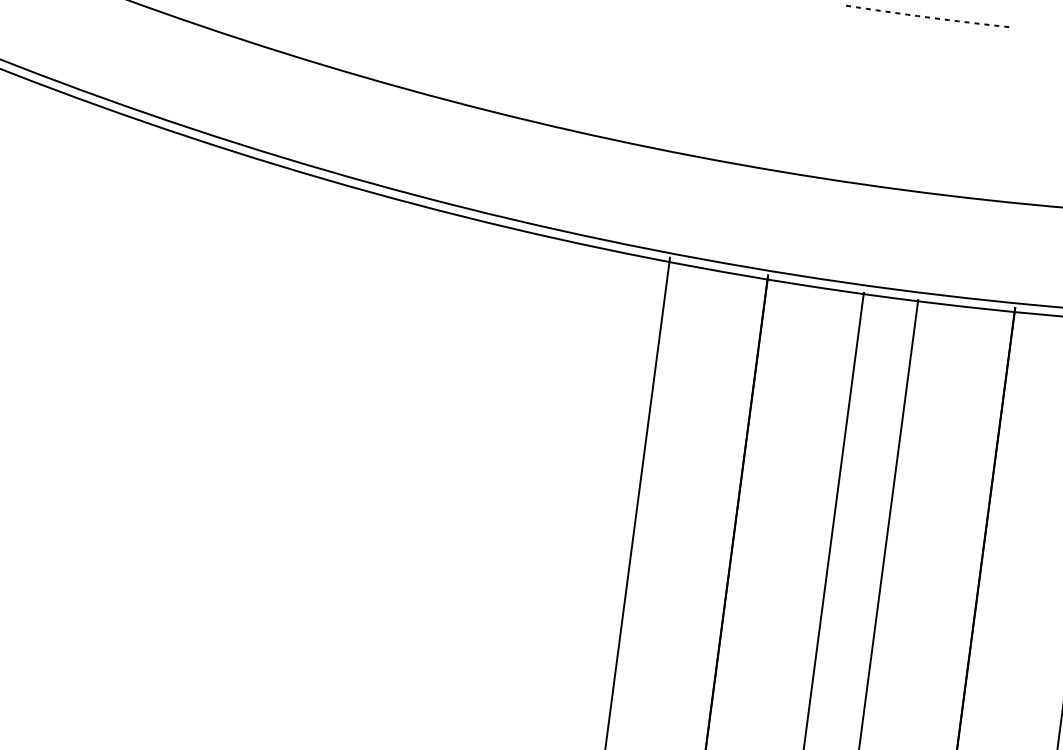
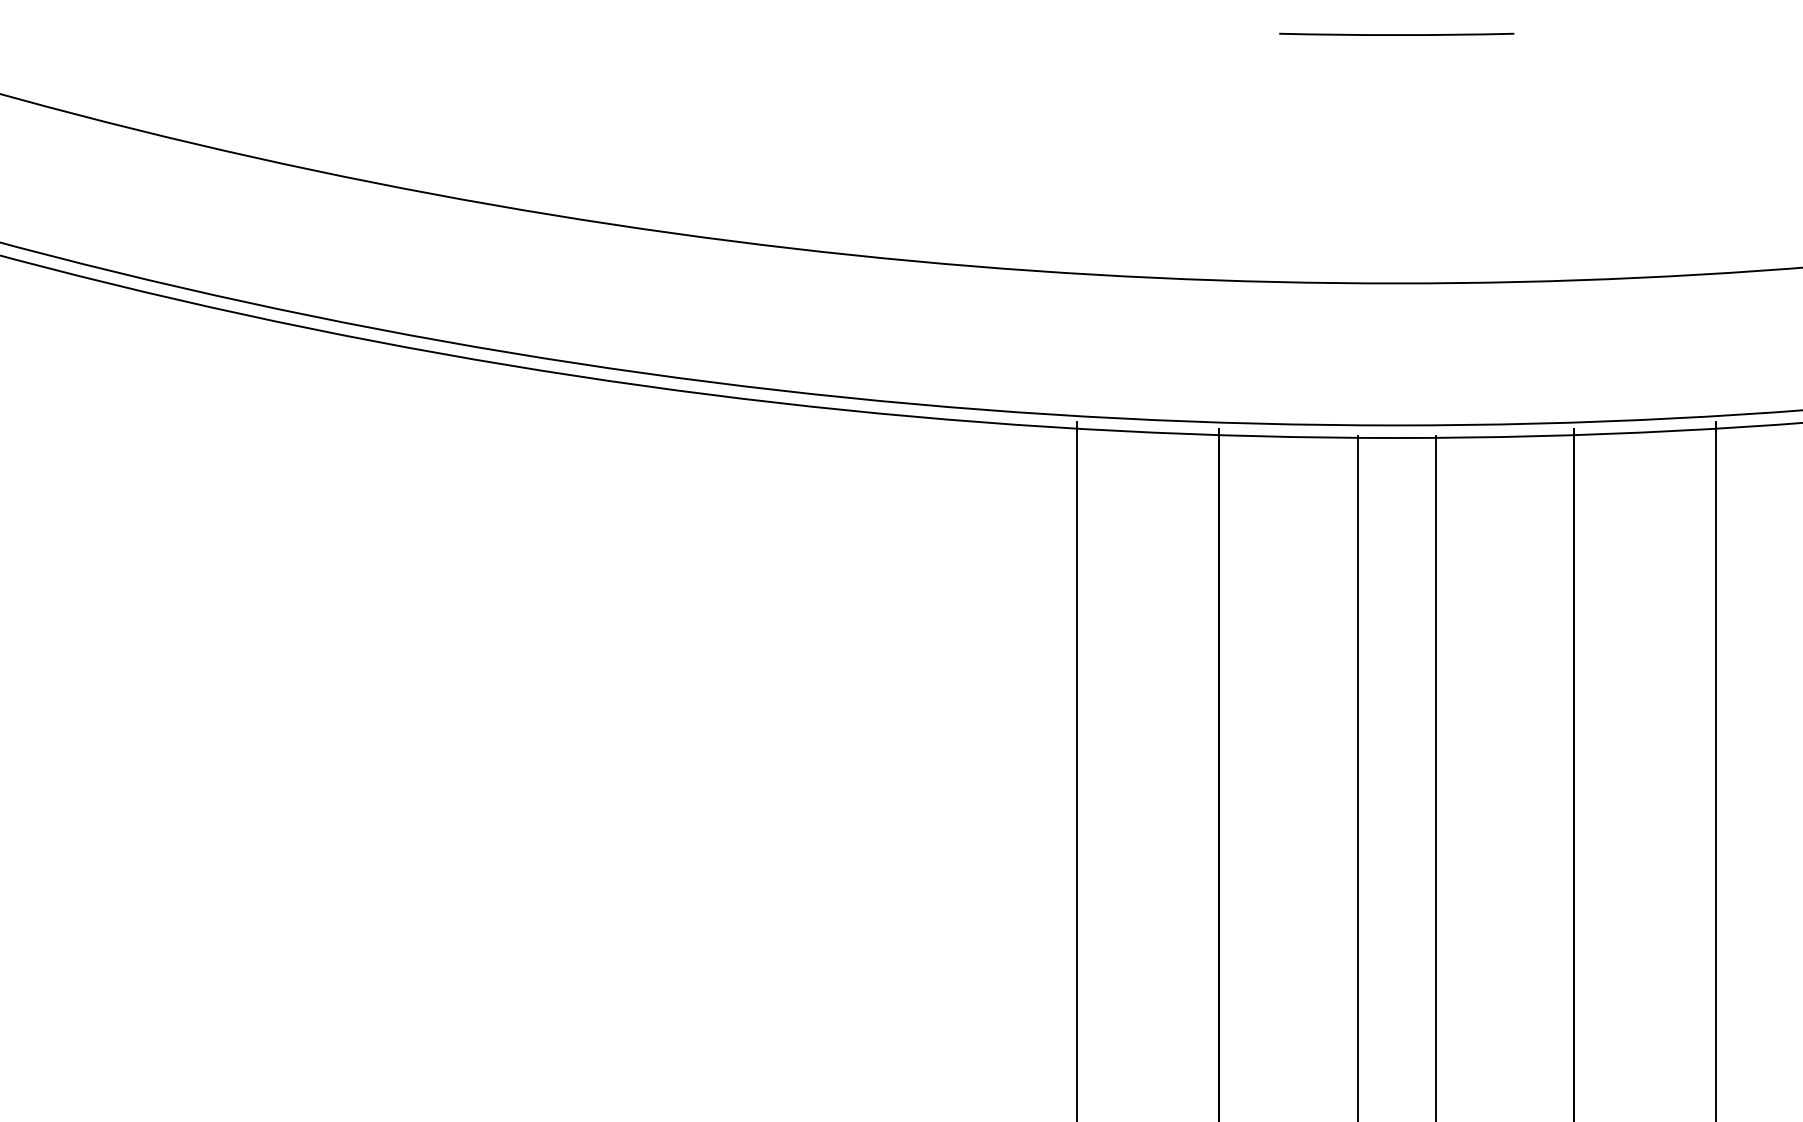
arc: (927, 17) -> (1396, 35), dashed -> solid

